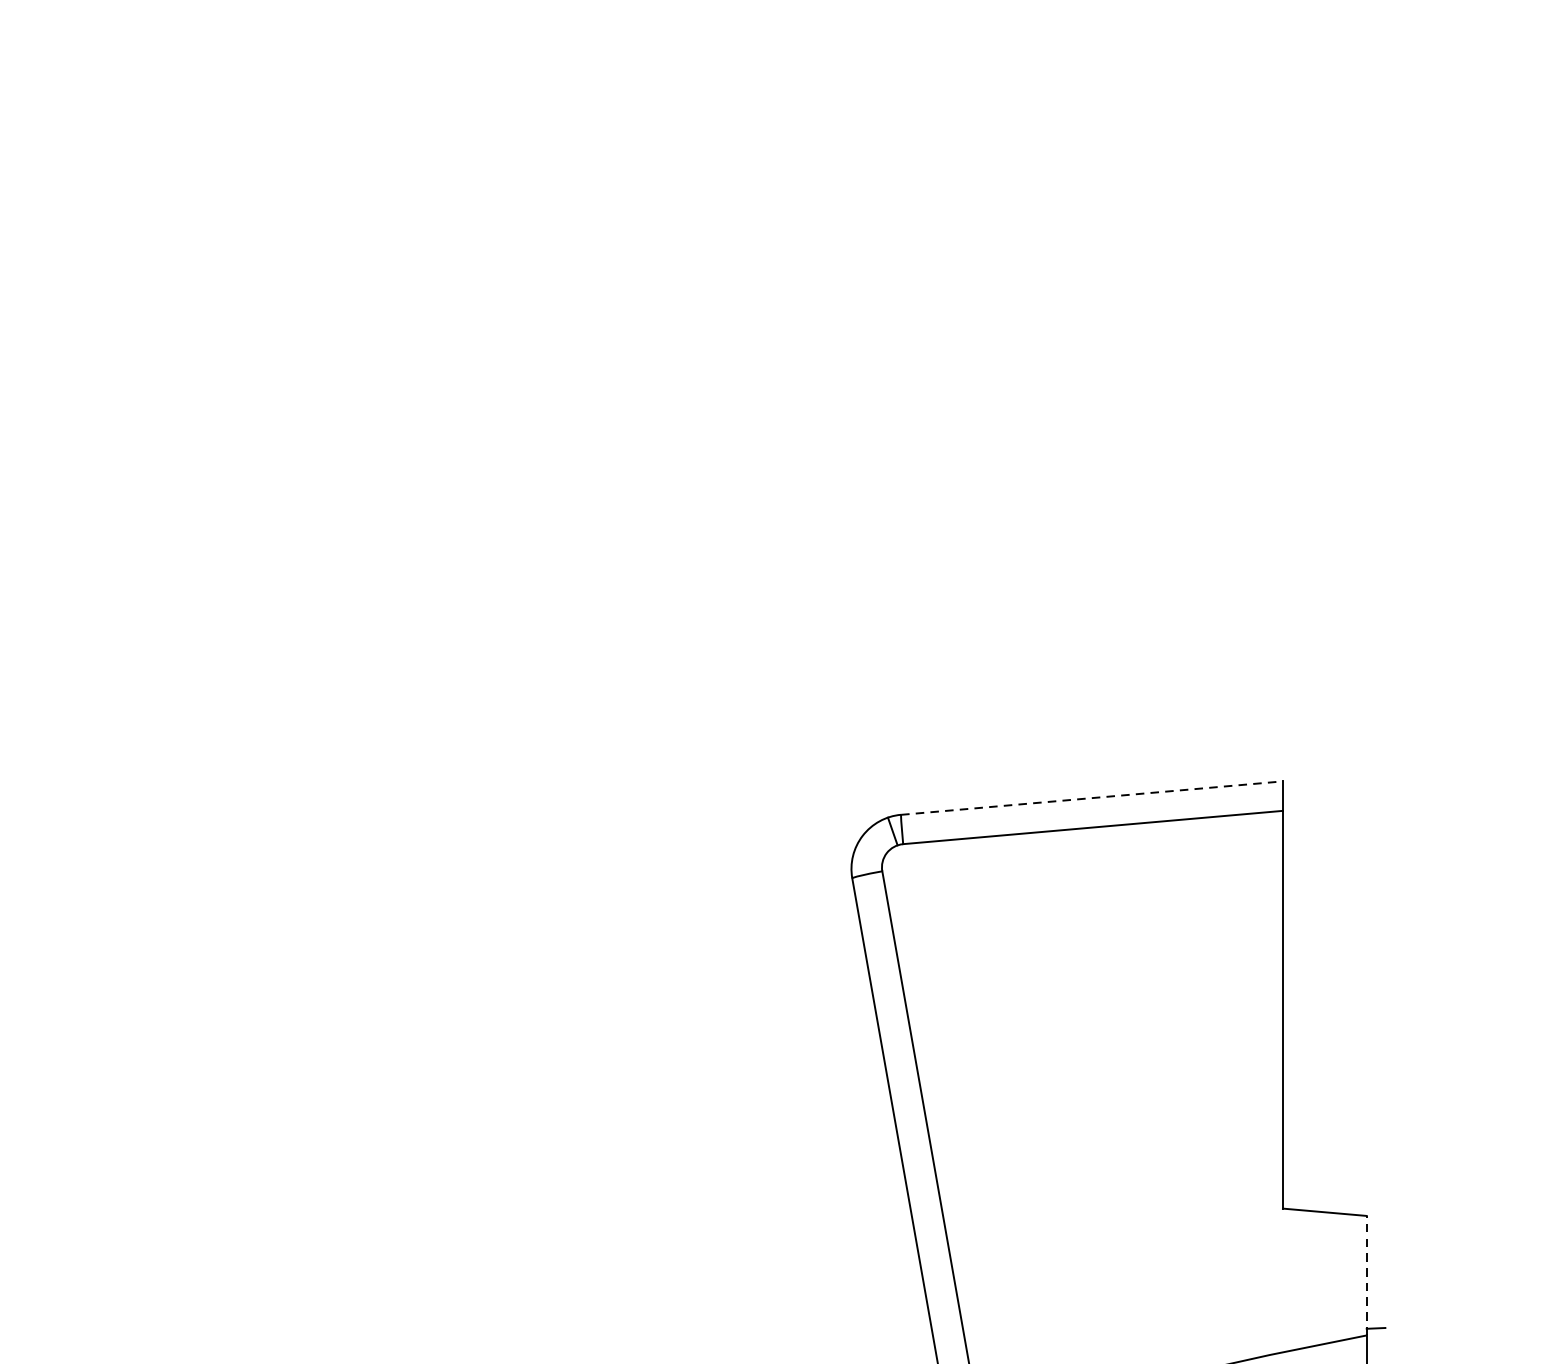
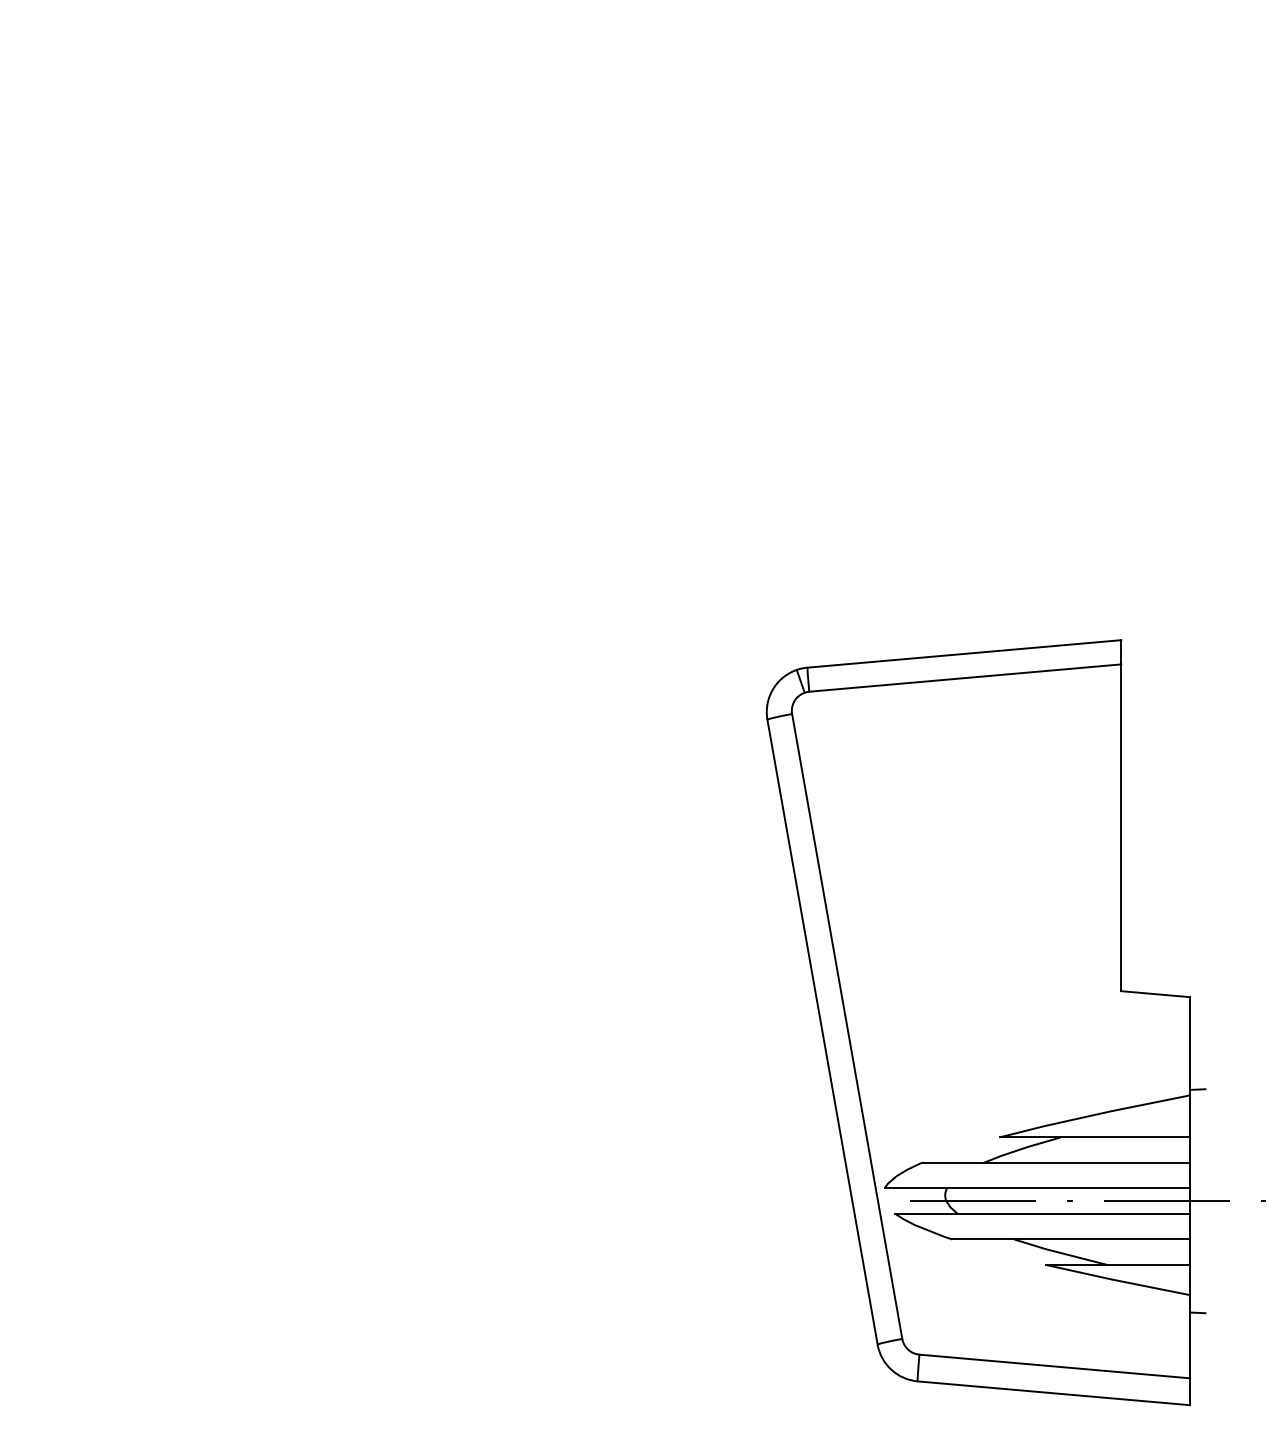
line: (1092, 797) -> (964, 653), dashed -> solid
line: (1367, 1274) -> (1190, 1045), dashed -> solid

